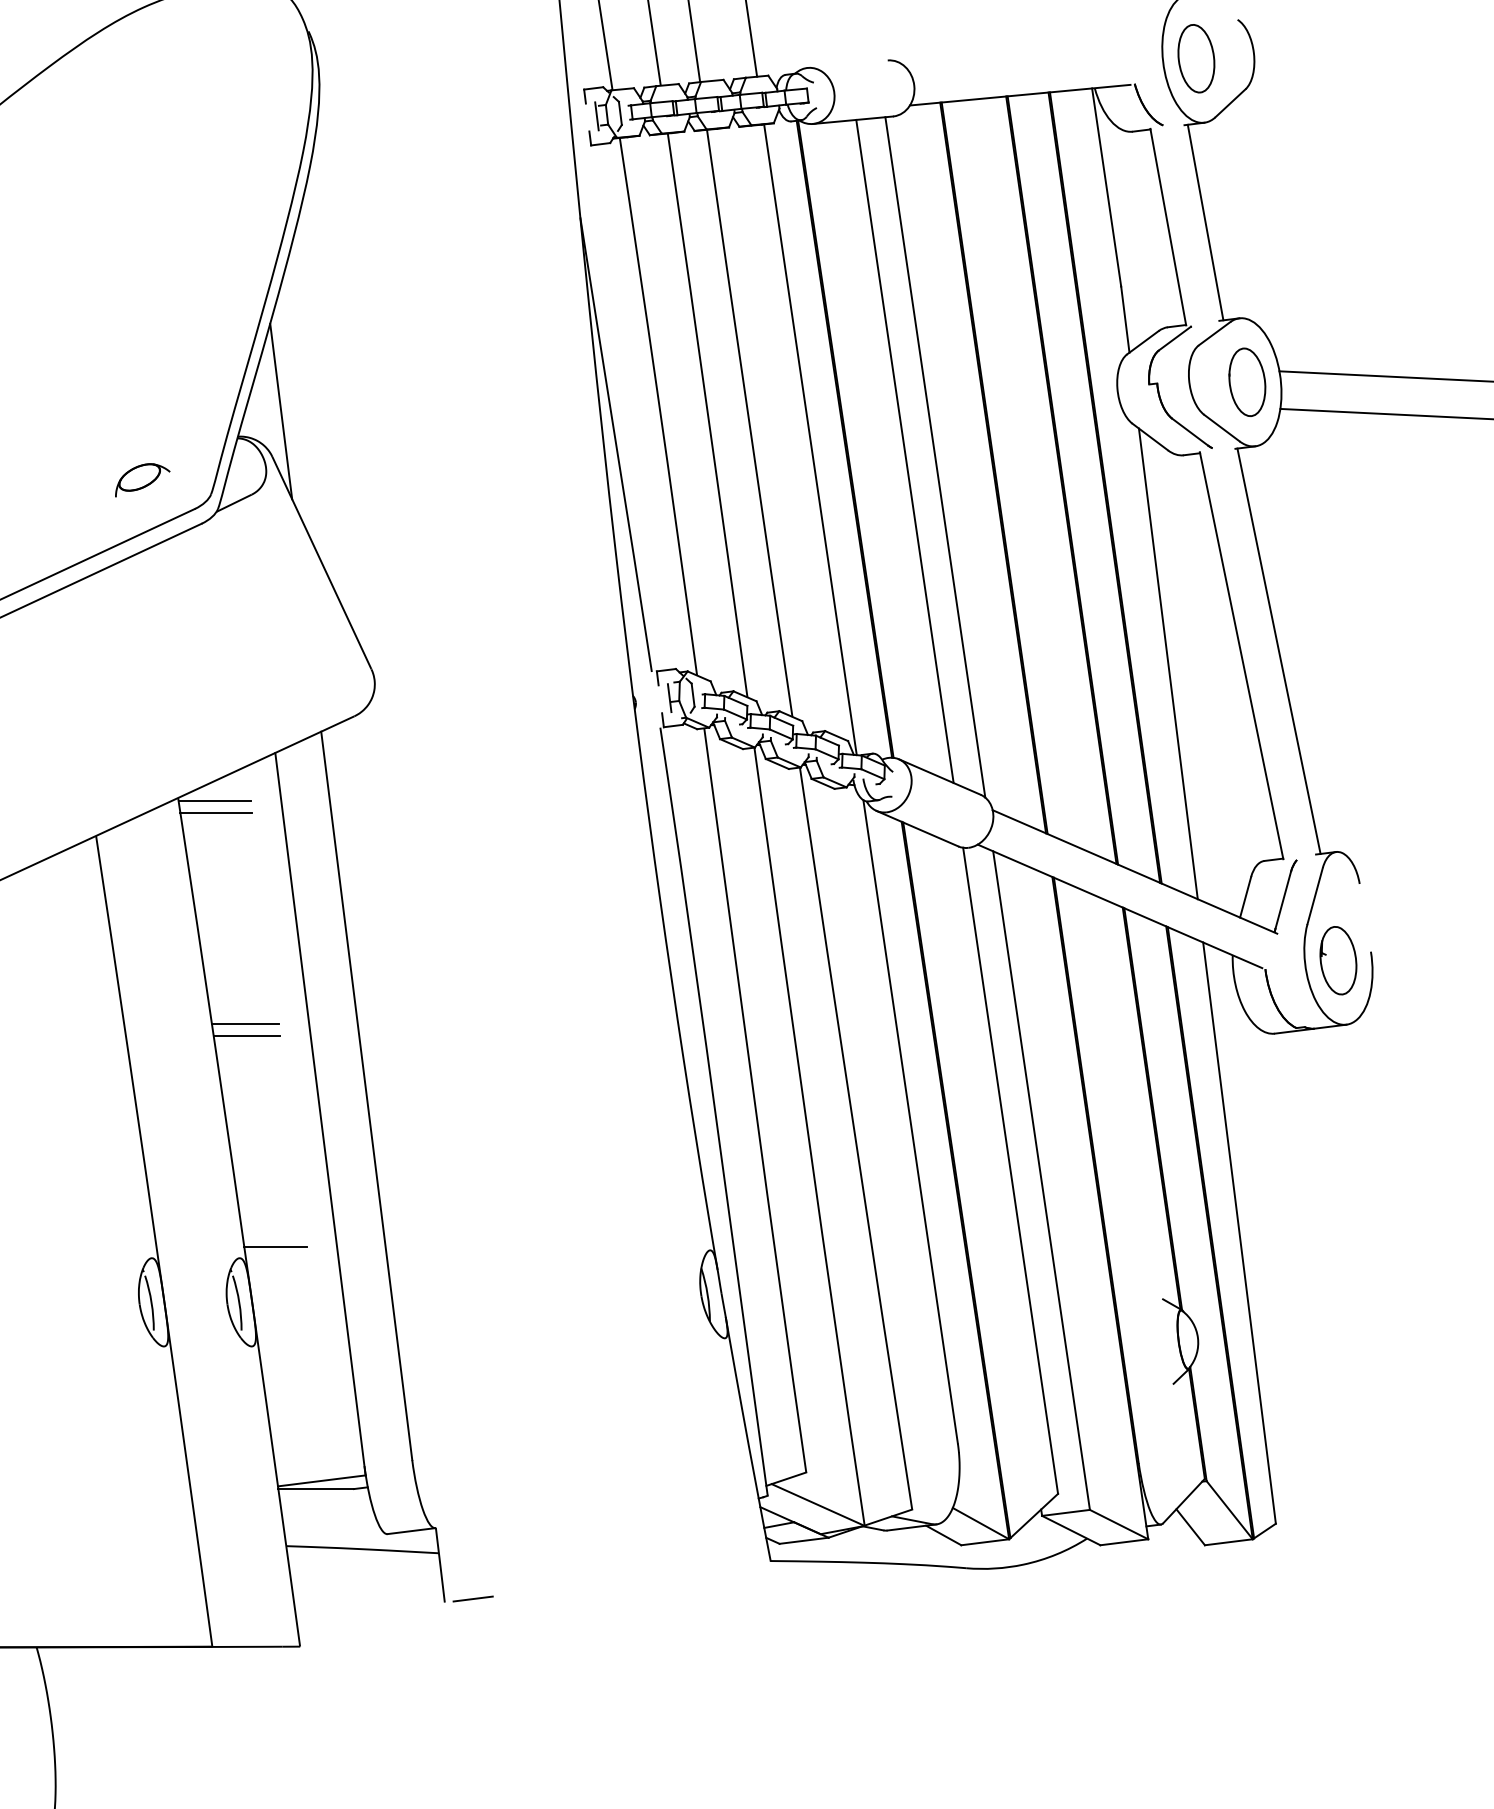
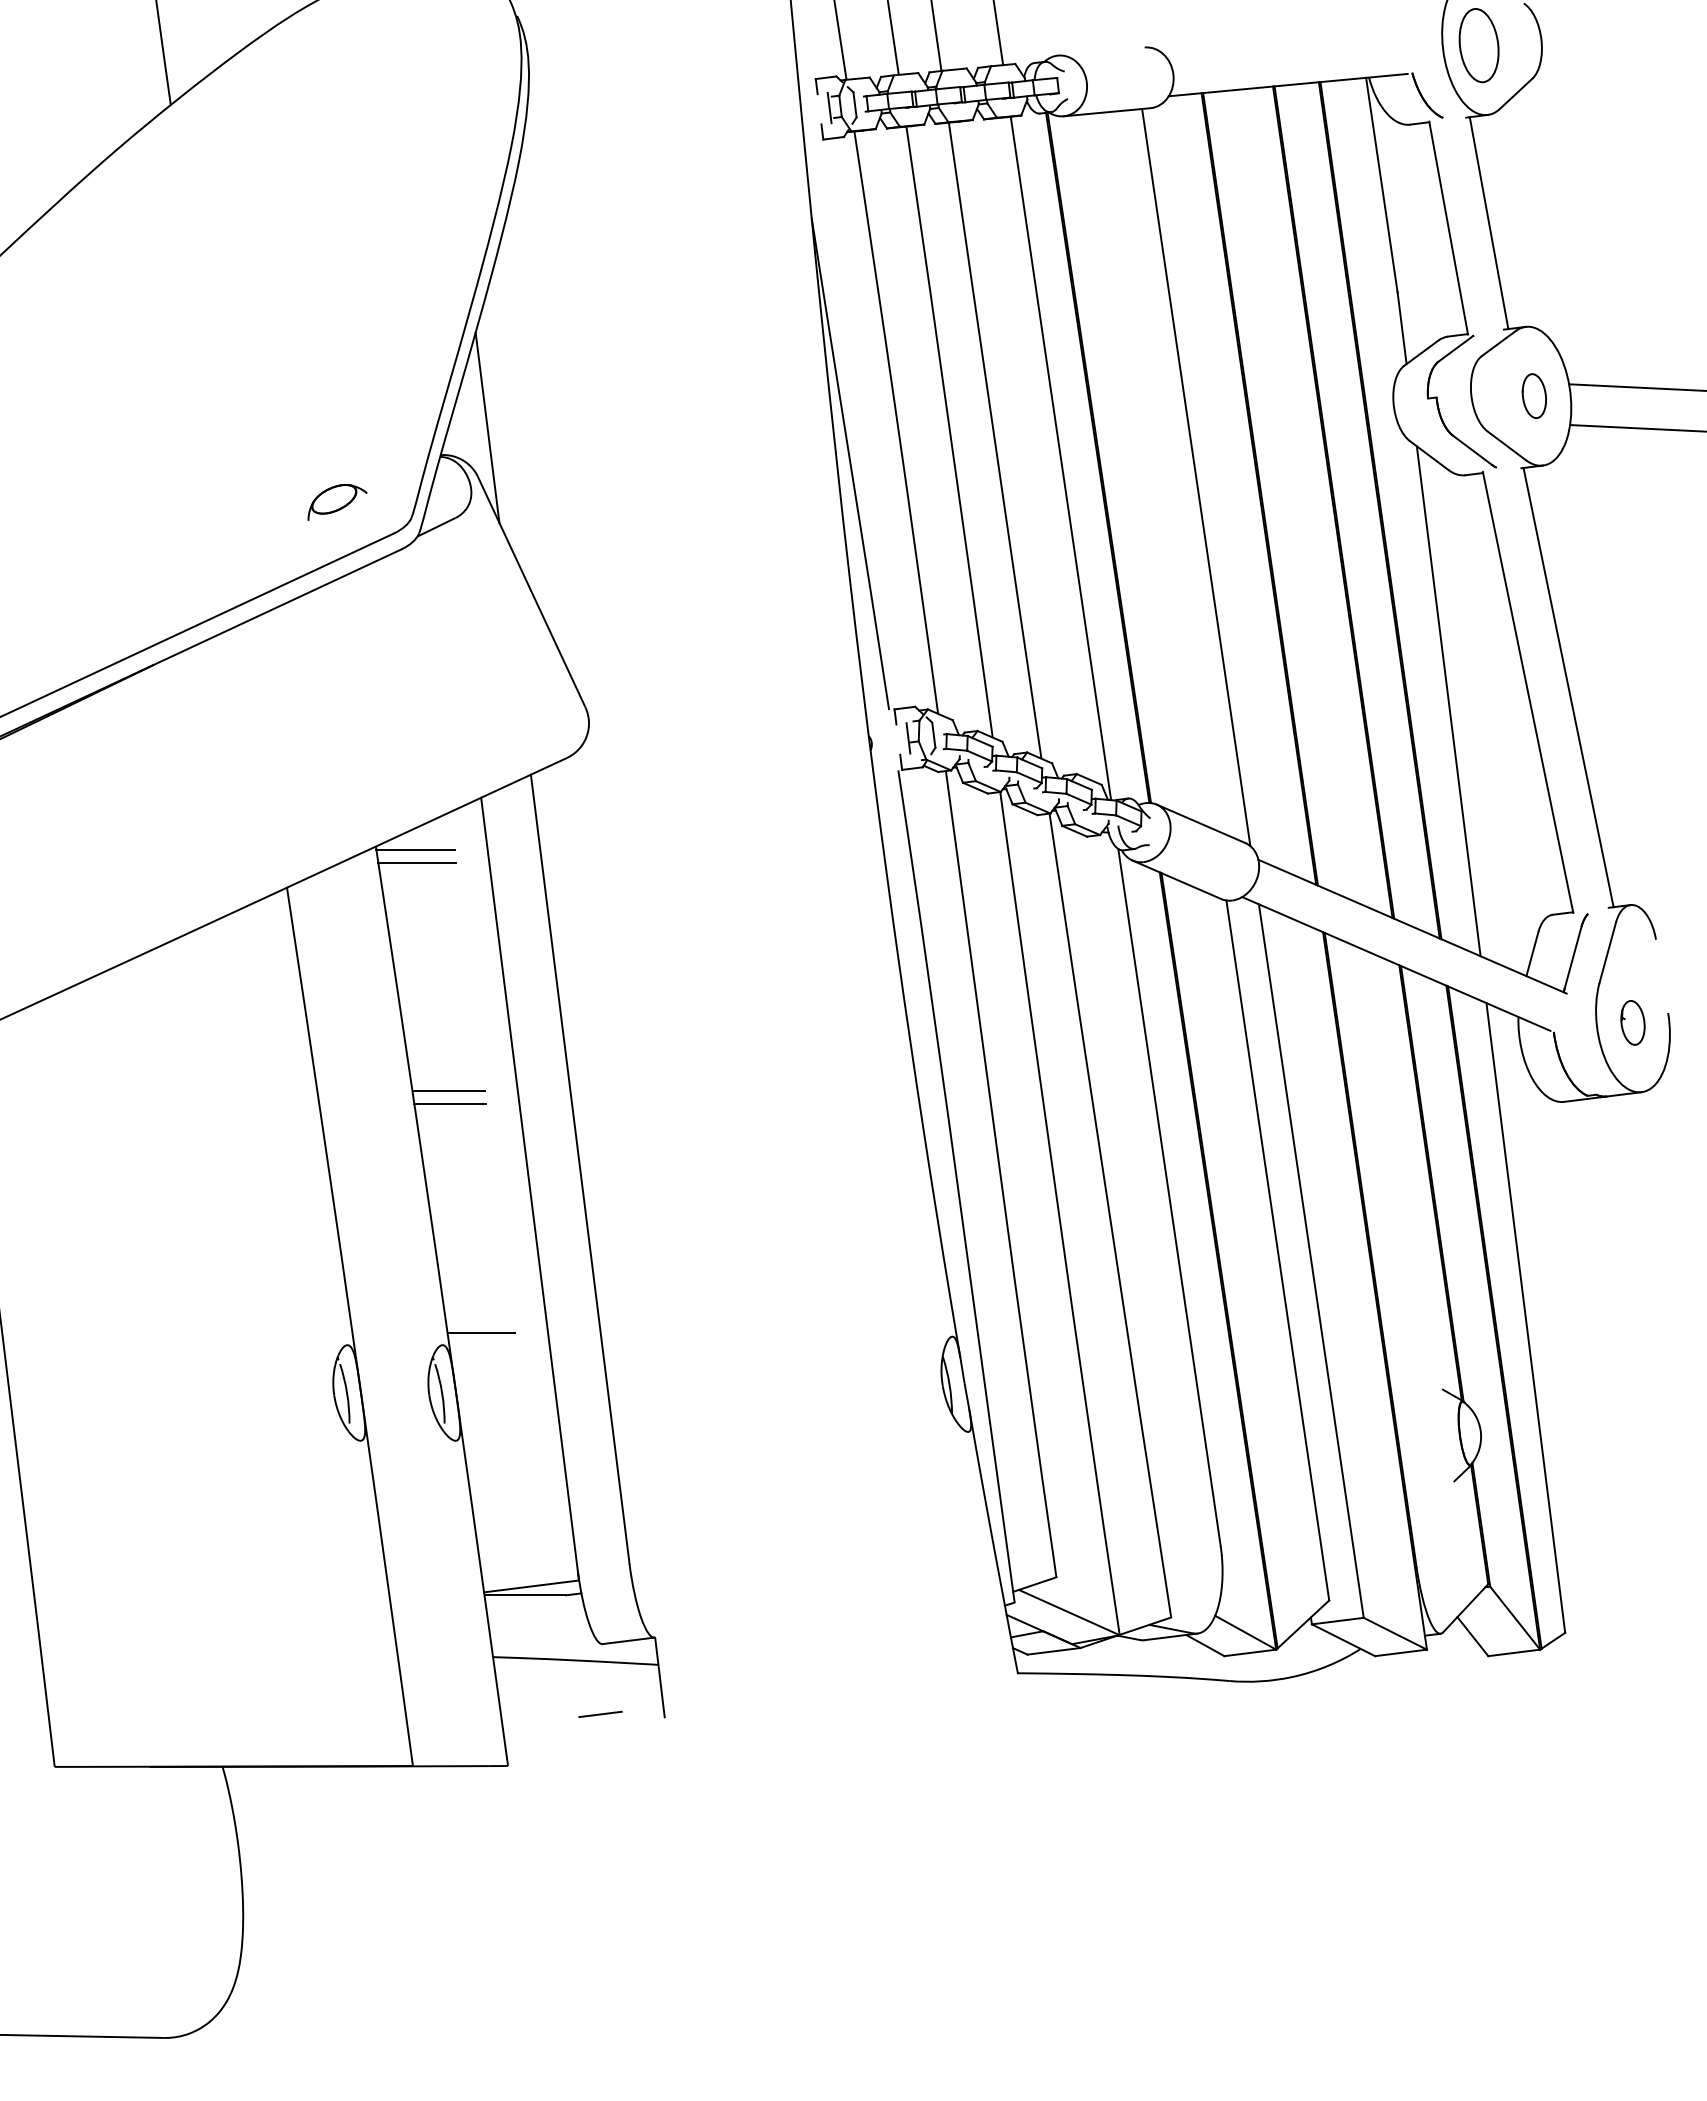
part: (1247, 381) -> (1534, 395), size x0.6
line: (905, 450) -> (1163, 470), removed
part: (1337, 960) -> (1632, 1022), size x0.6
line: (473, 1598) -> (600, 1713), moved

